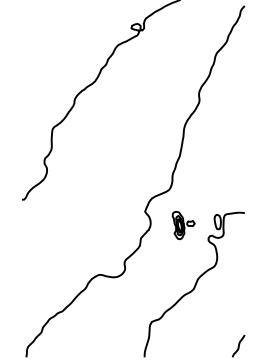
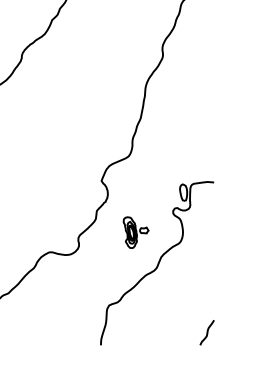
part: (183, 225) -> (135, 232), moved

